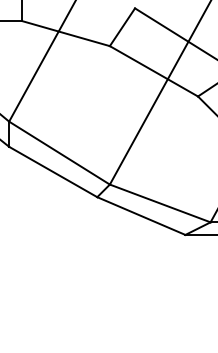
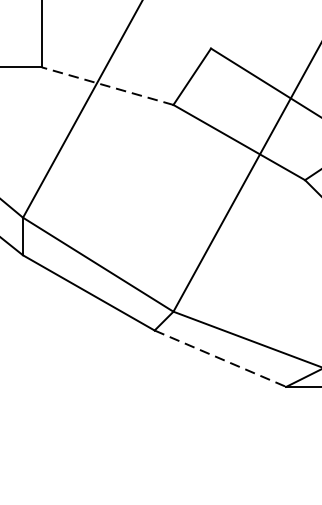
line: (65, 33) -> (107, 86), solid -> dashed
line: (141, 216) -> (220, 359), solid -> dashed

